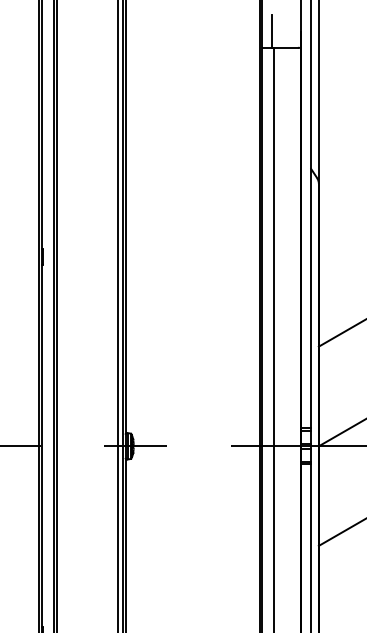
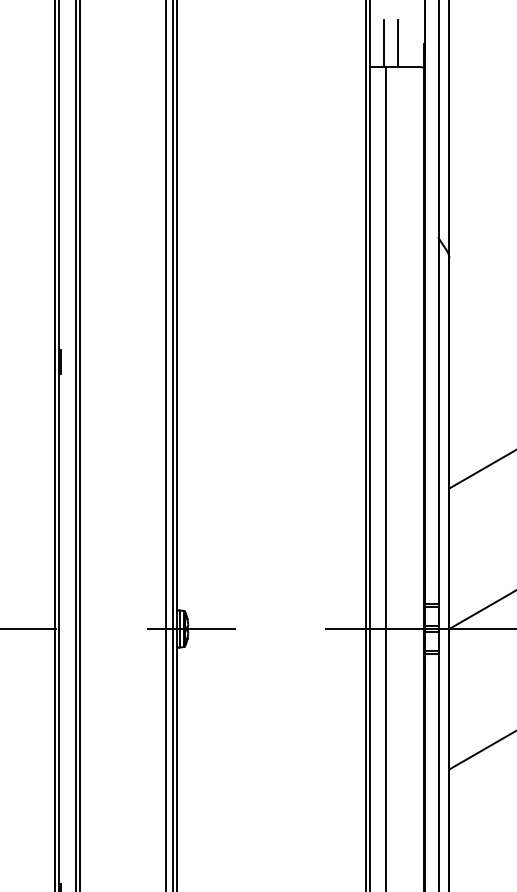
line: (282, 31) -> (397, 43), added

